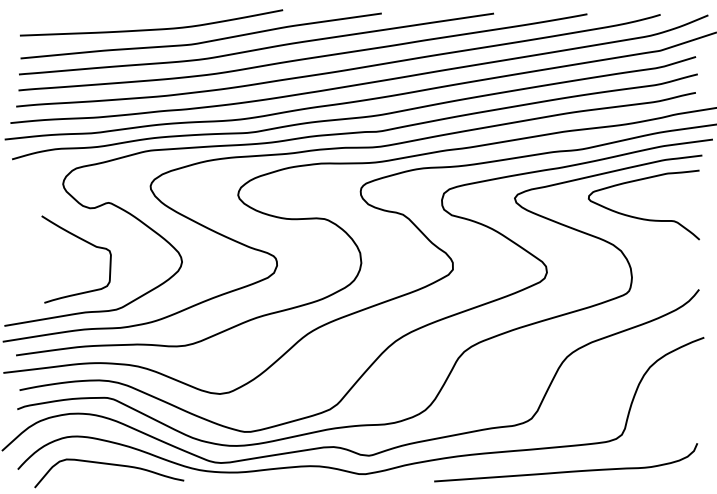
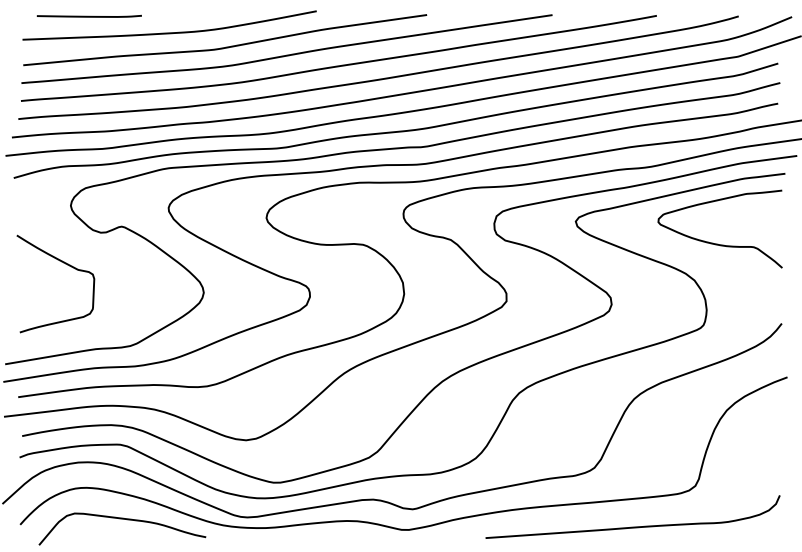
line: (78, 13) -> (88, 15), added
curve: (85, 242) -> (65, 264), moved

